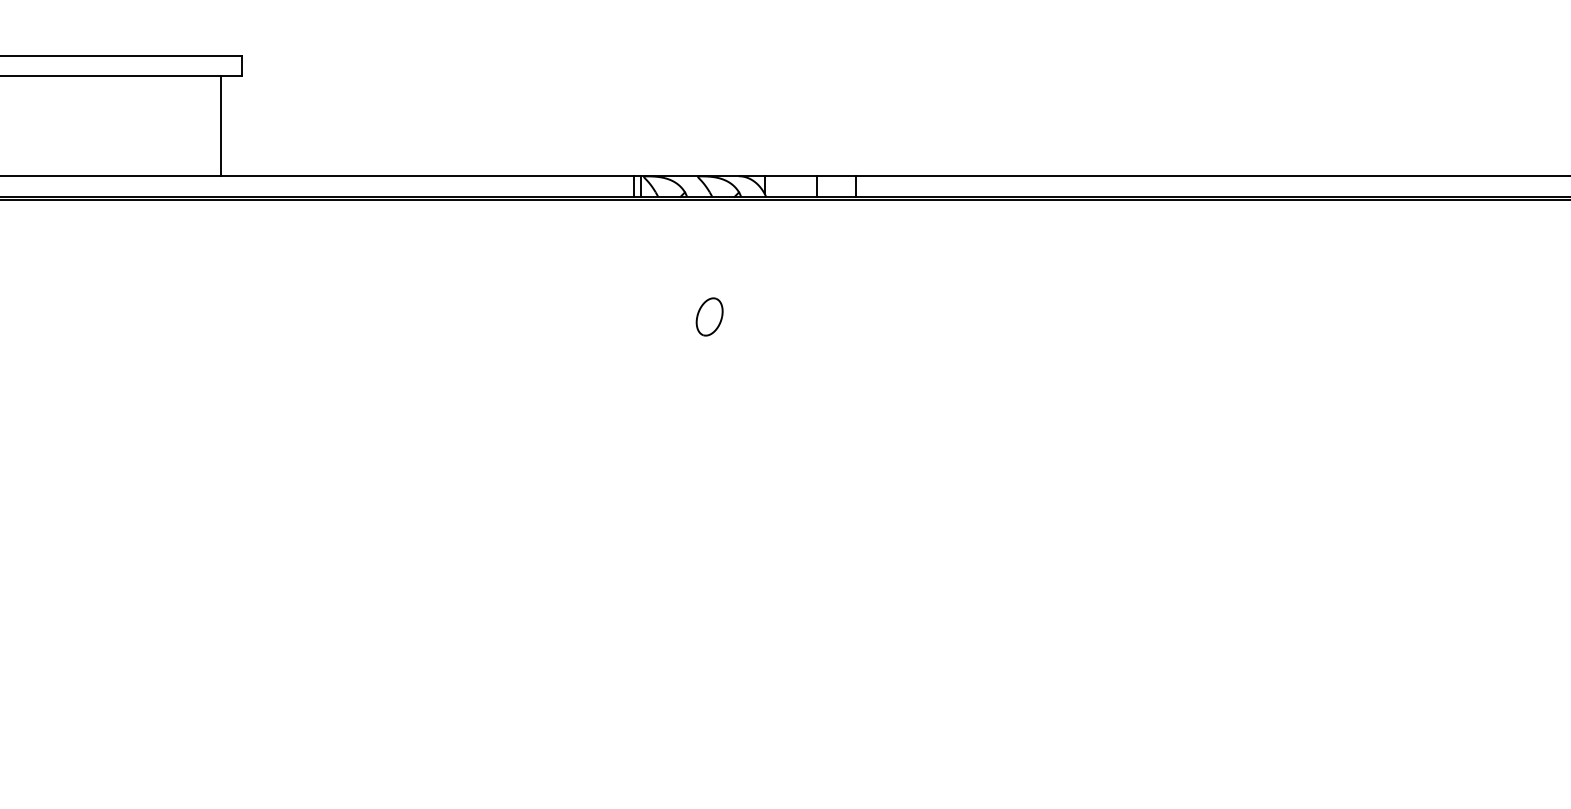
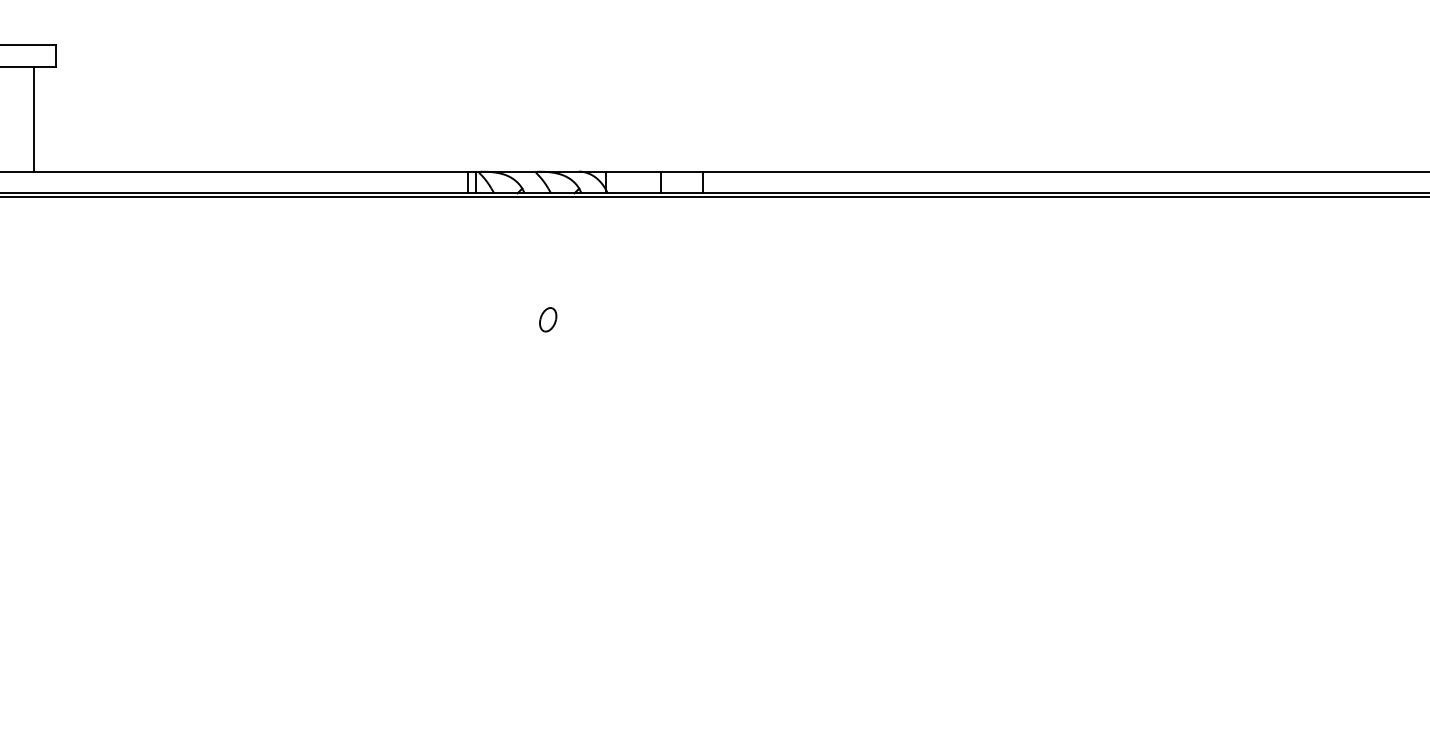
part: (709, 316) -> (548, 319), size x0.6

